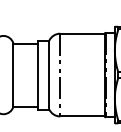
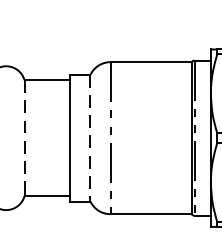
line: (13, 74) -> (24, 137), solid -> dashed
line: (49, 74) -> (90, 137), solid -> dashed

